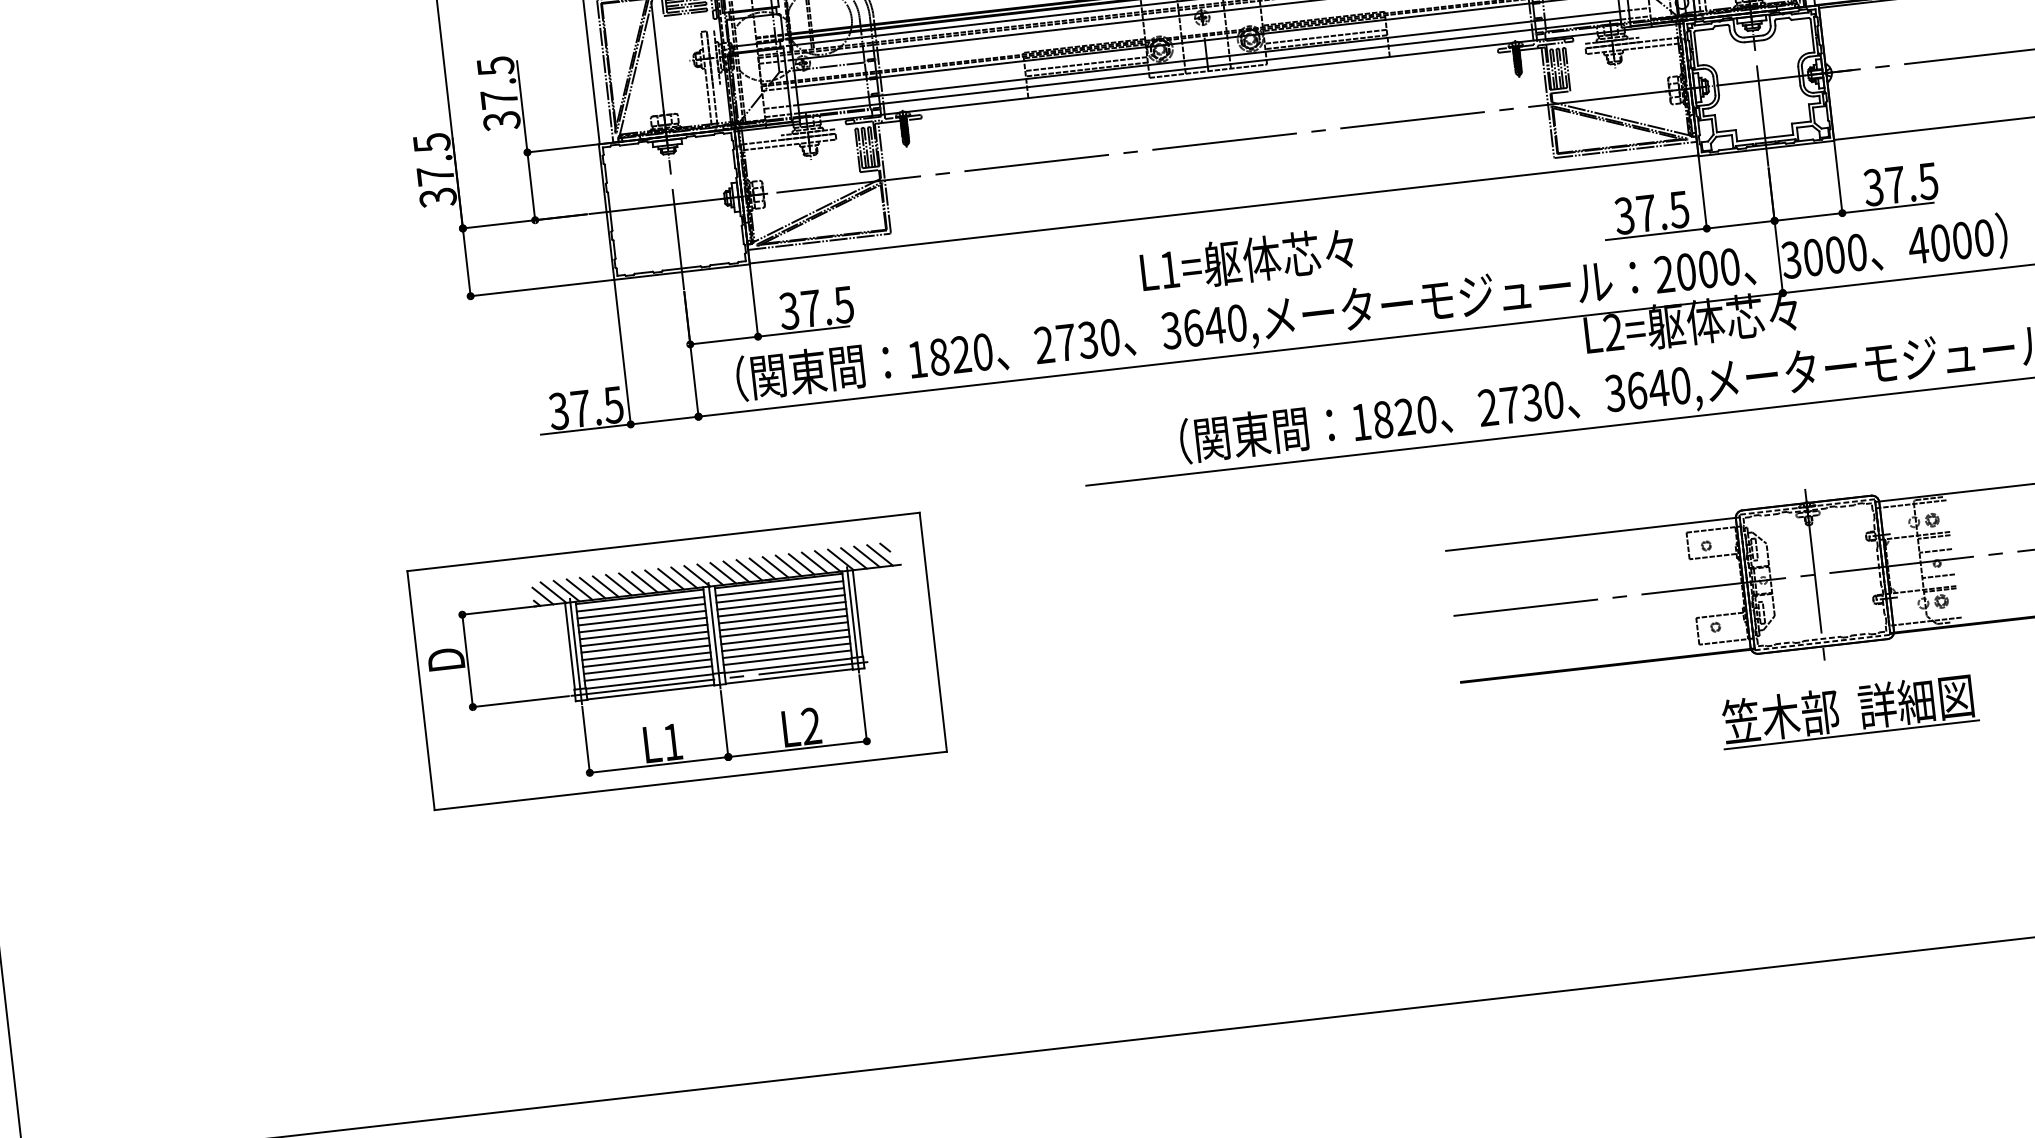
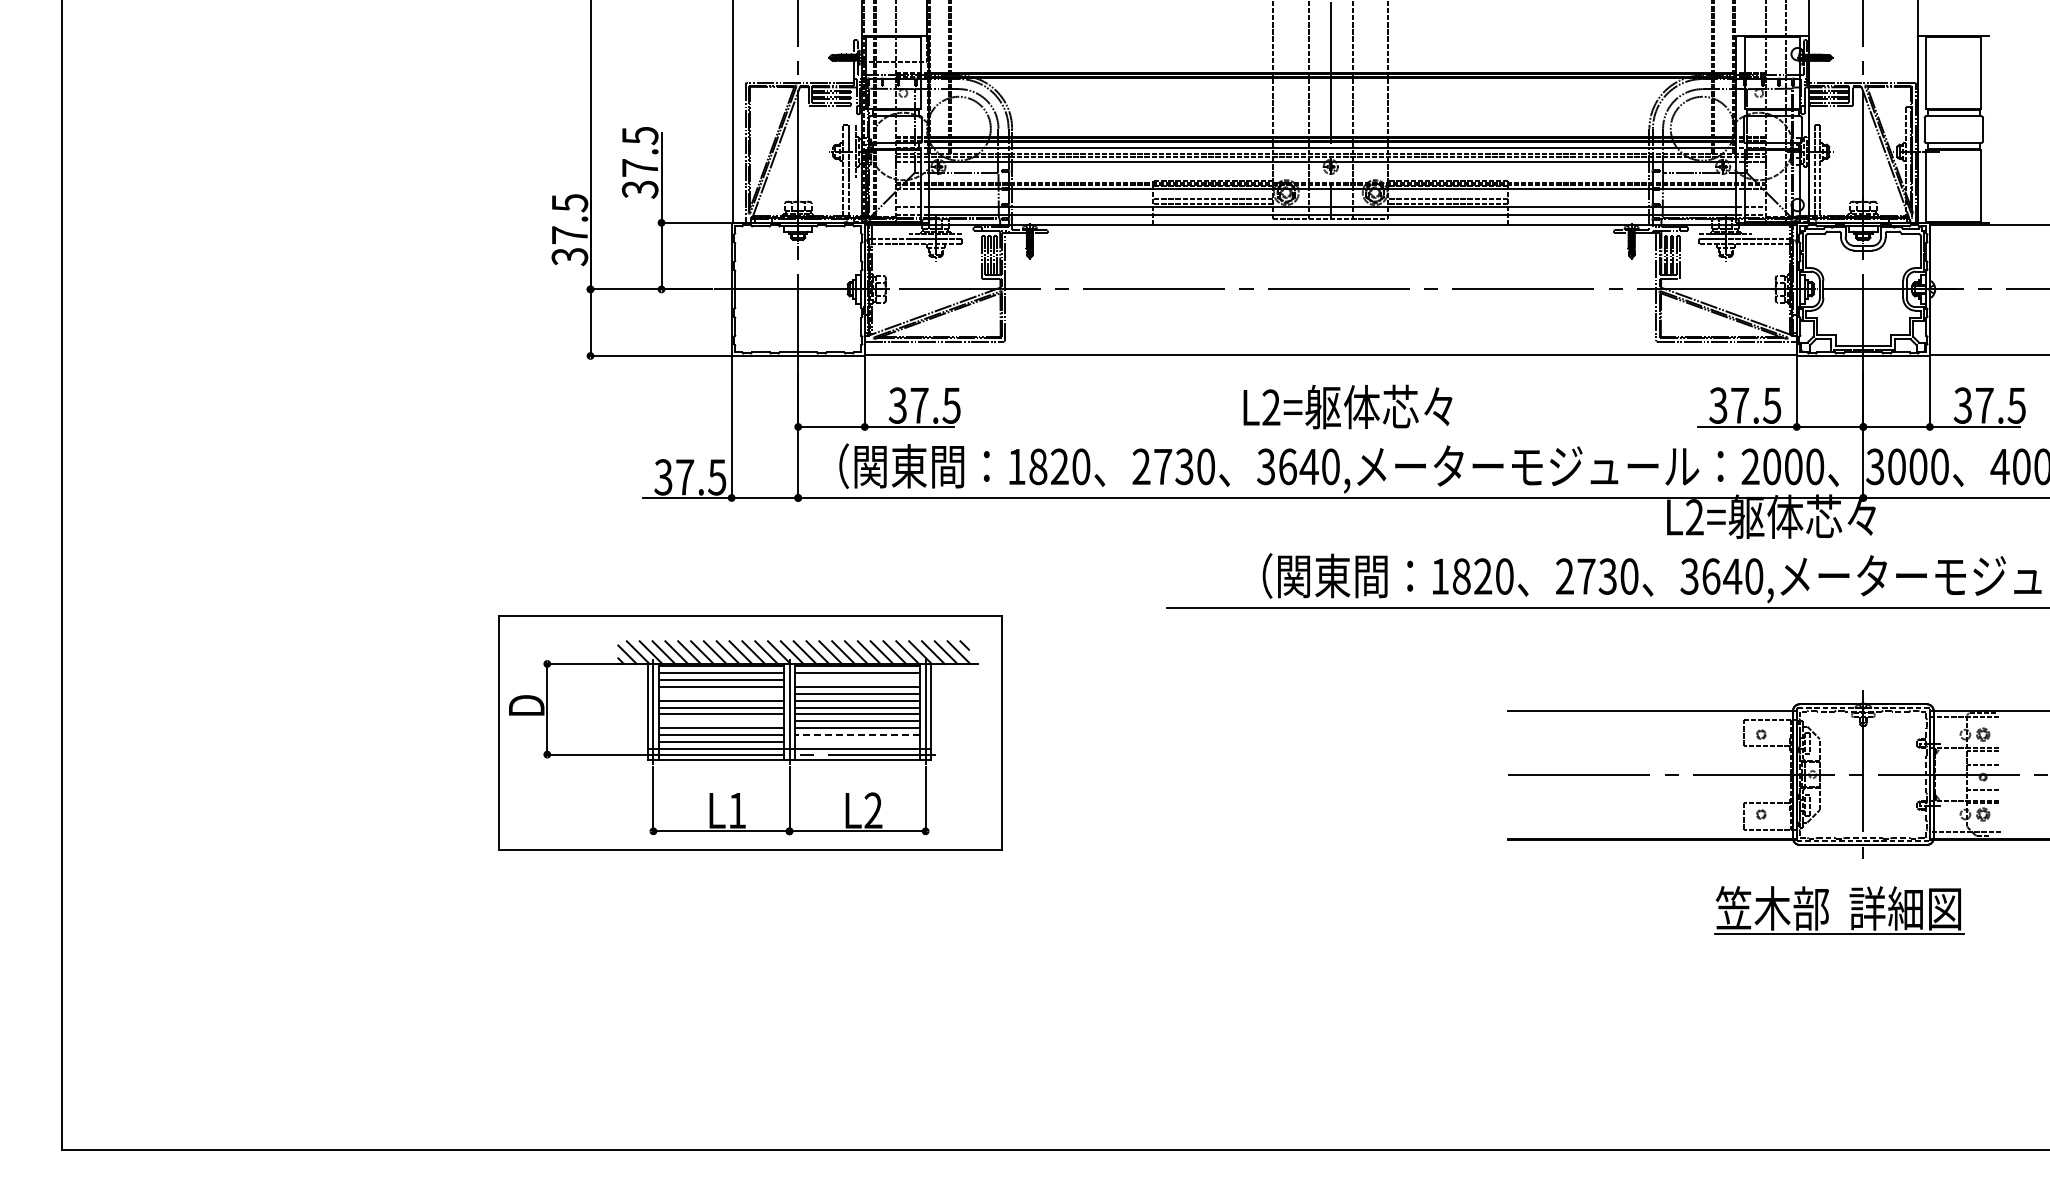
text: (1169, 269) -> (1271, 407), L1= -> L2=
line: (780, 595) -> (857, 680), removed
line: (642, 624) -> (720, 693), removed
line: (786, 650) -> (857, 734), solid -> dashed
line: (645, 653) -> (720, 721), removed
line: (787, 657) -> (857, 741), removed
part: (1838, 714) -> (1828, 912), moved

